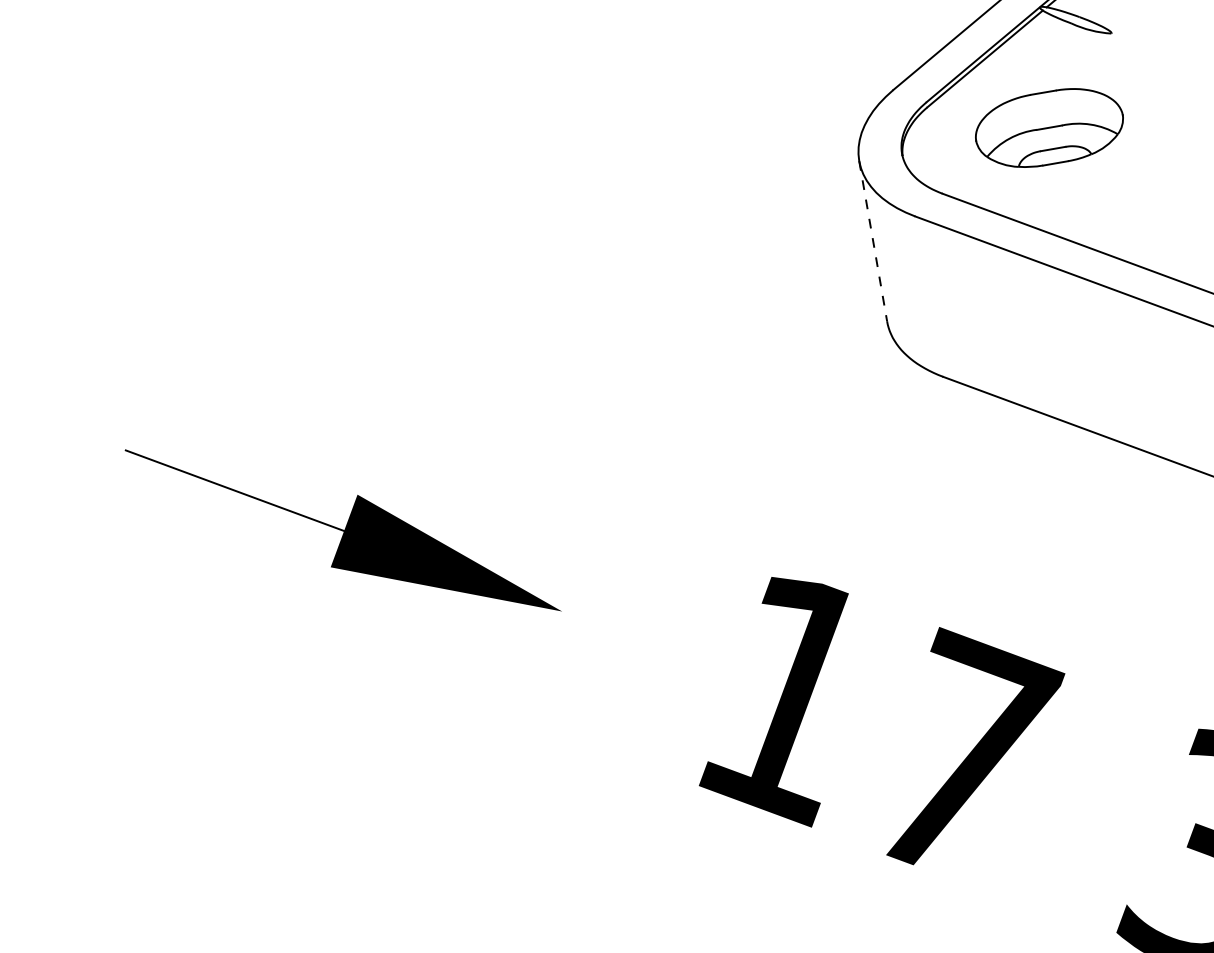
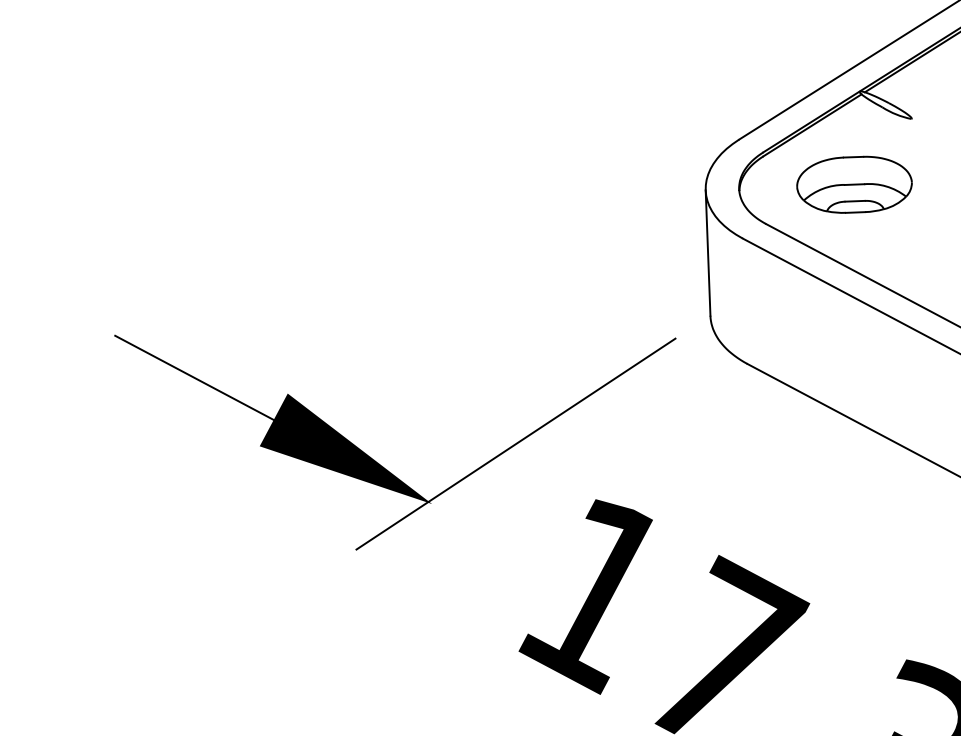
line: (873, 241) -> (708, 253), dashed -> solid
line: (658, 519) -> (515, 443), added

